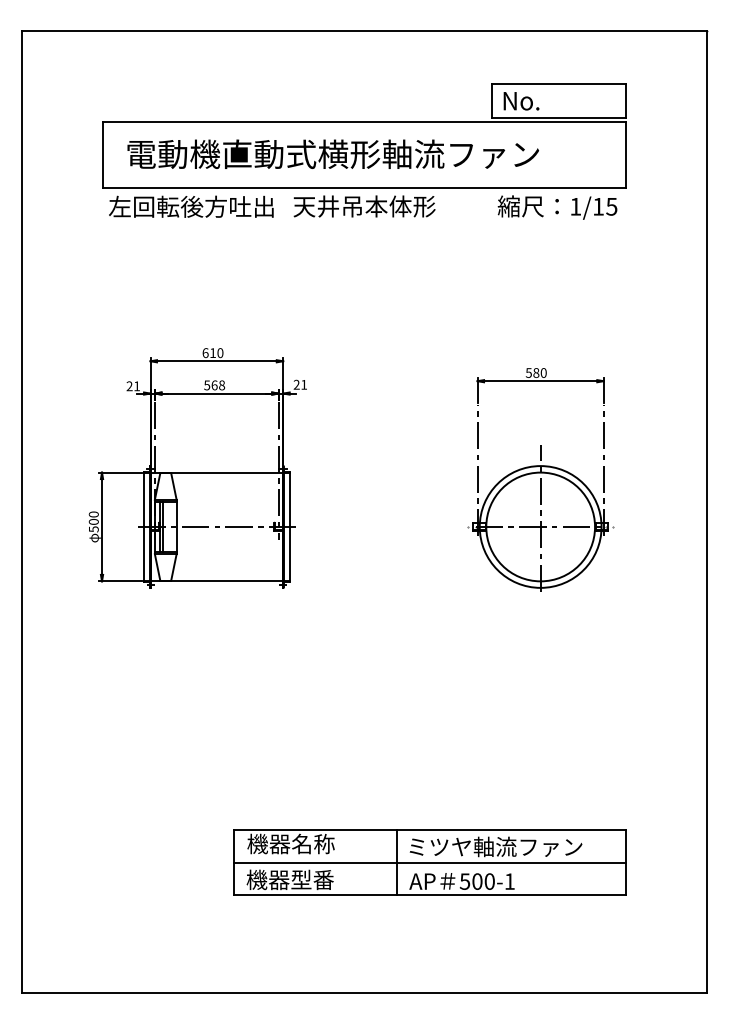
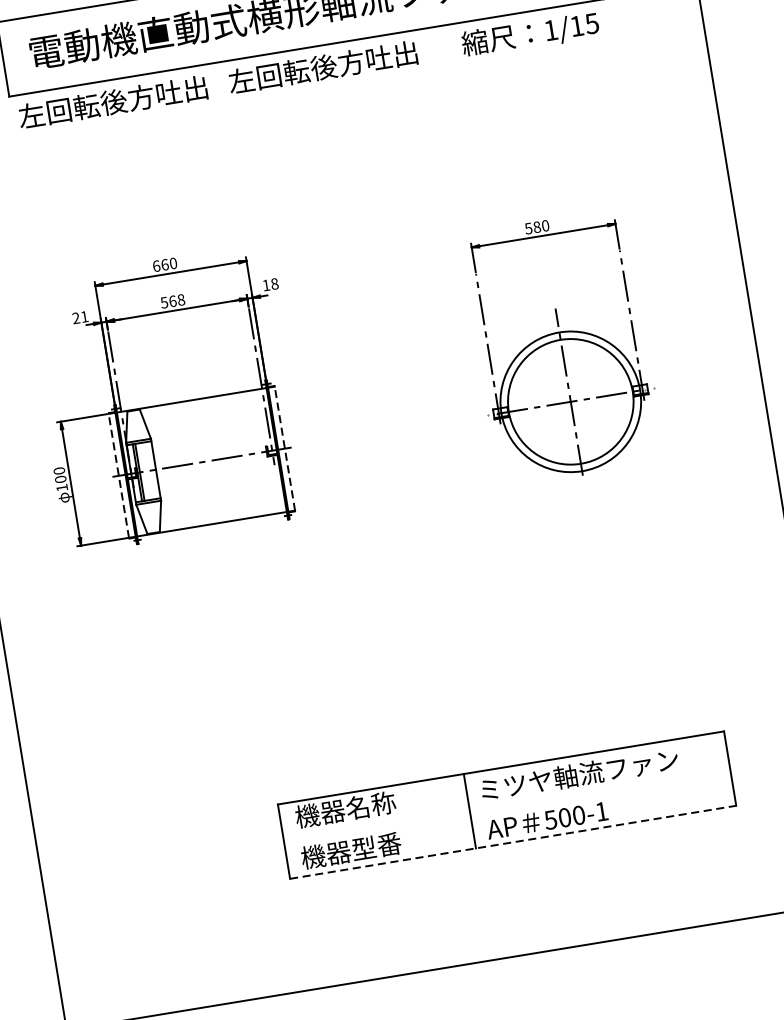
text: (375, 206) -> (322, 67), 天井吊本体形 -> 左回転後方吐出
text: (213, 353) -> (165, 265), 610 -> 660
text: (300, 384) -> (270, 284), 21 -> 18
line: (144, 526) -> (119, 475), solid -> dashed
line: (289, 526) -> (284, 448), solid -> dashed
text: (93, 529) -> (61, 488), 500 -> 100
line: (429, 862) -> (506, 804), removed
line: (429, 895) -> (512, 842), solid -> dashed

